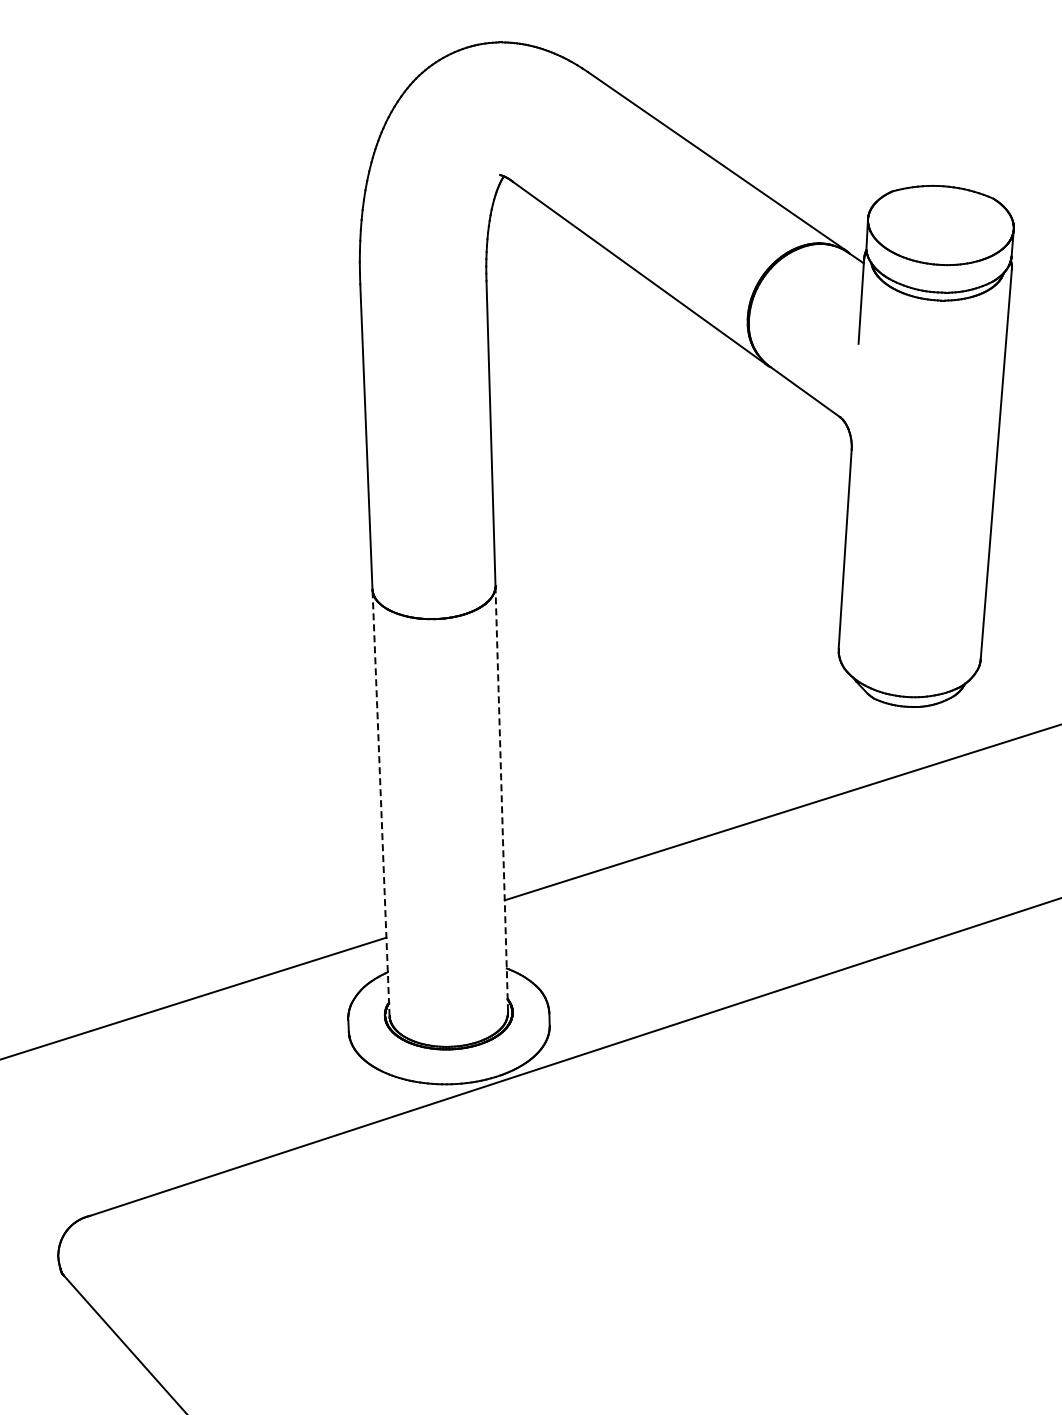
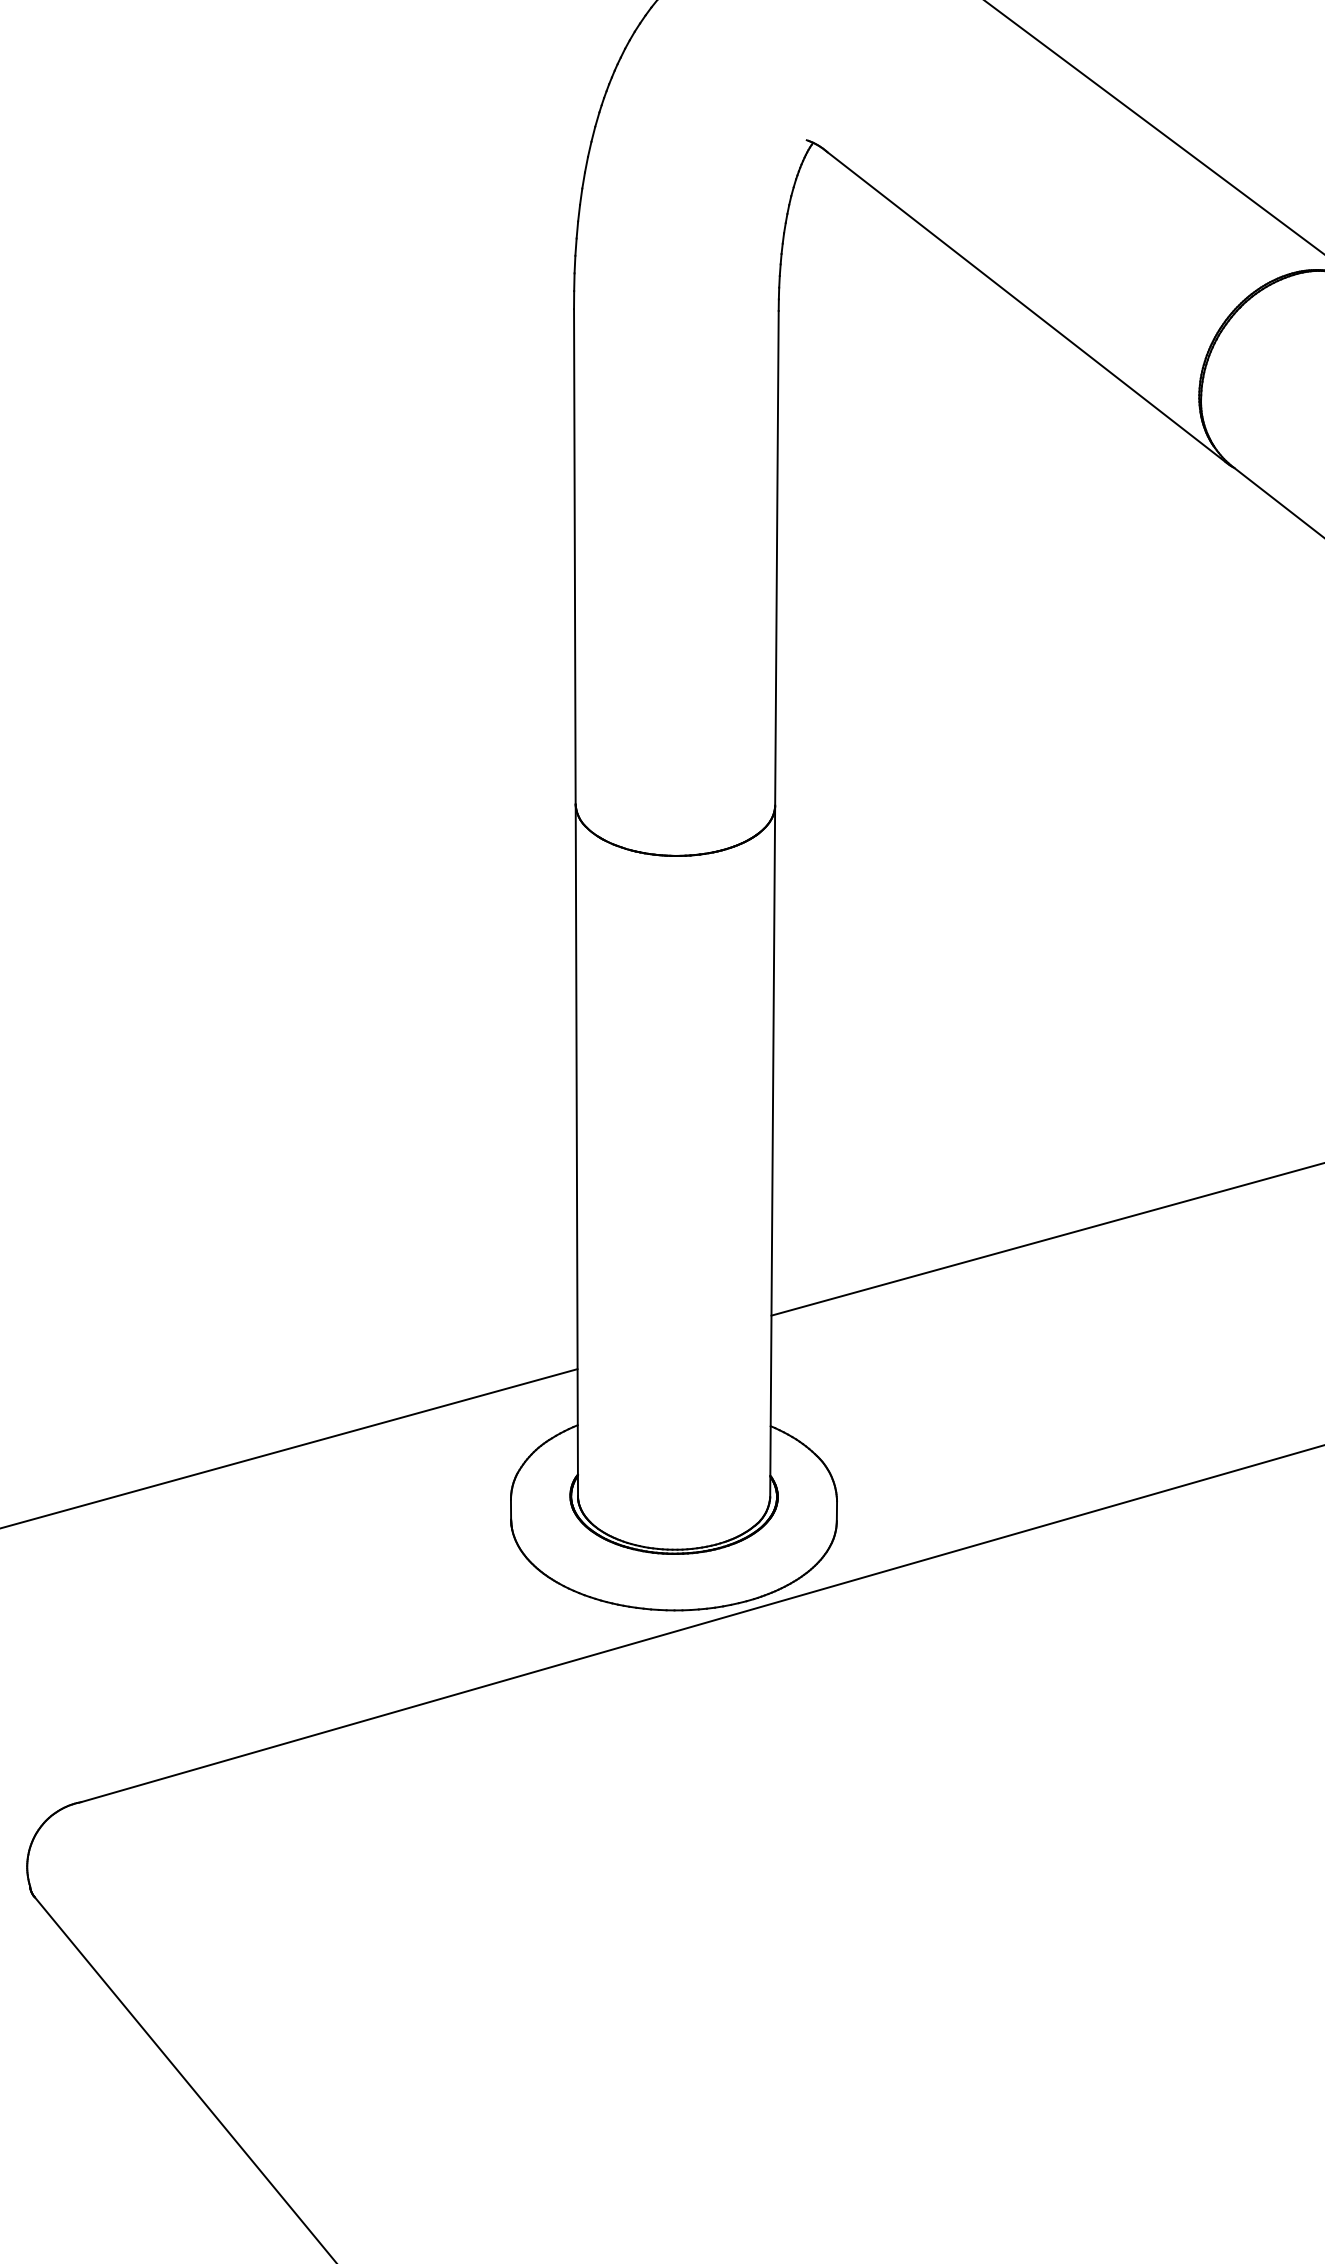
line: (501, 799) -> (772, 1152), dashed -> solid
line: (381, 802) -> (577, 1149), dashed -> solid

